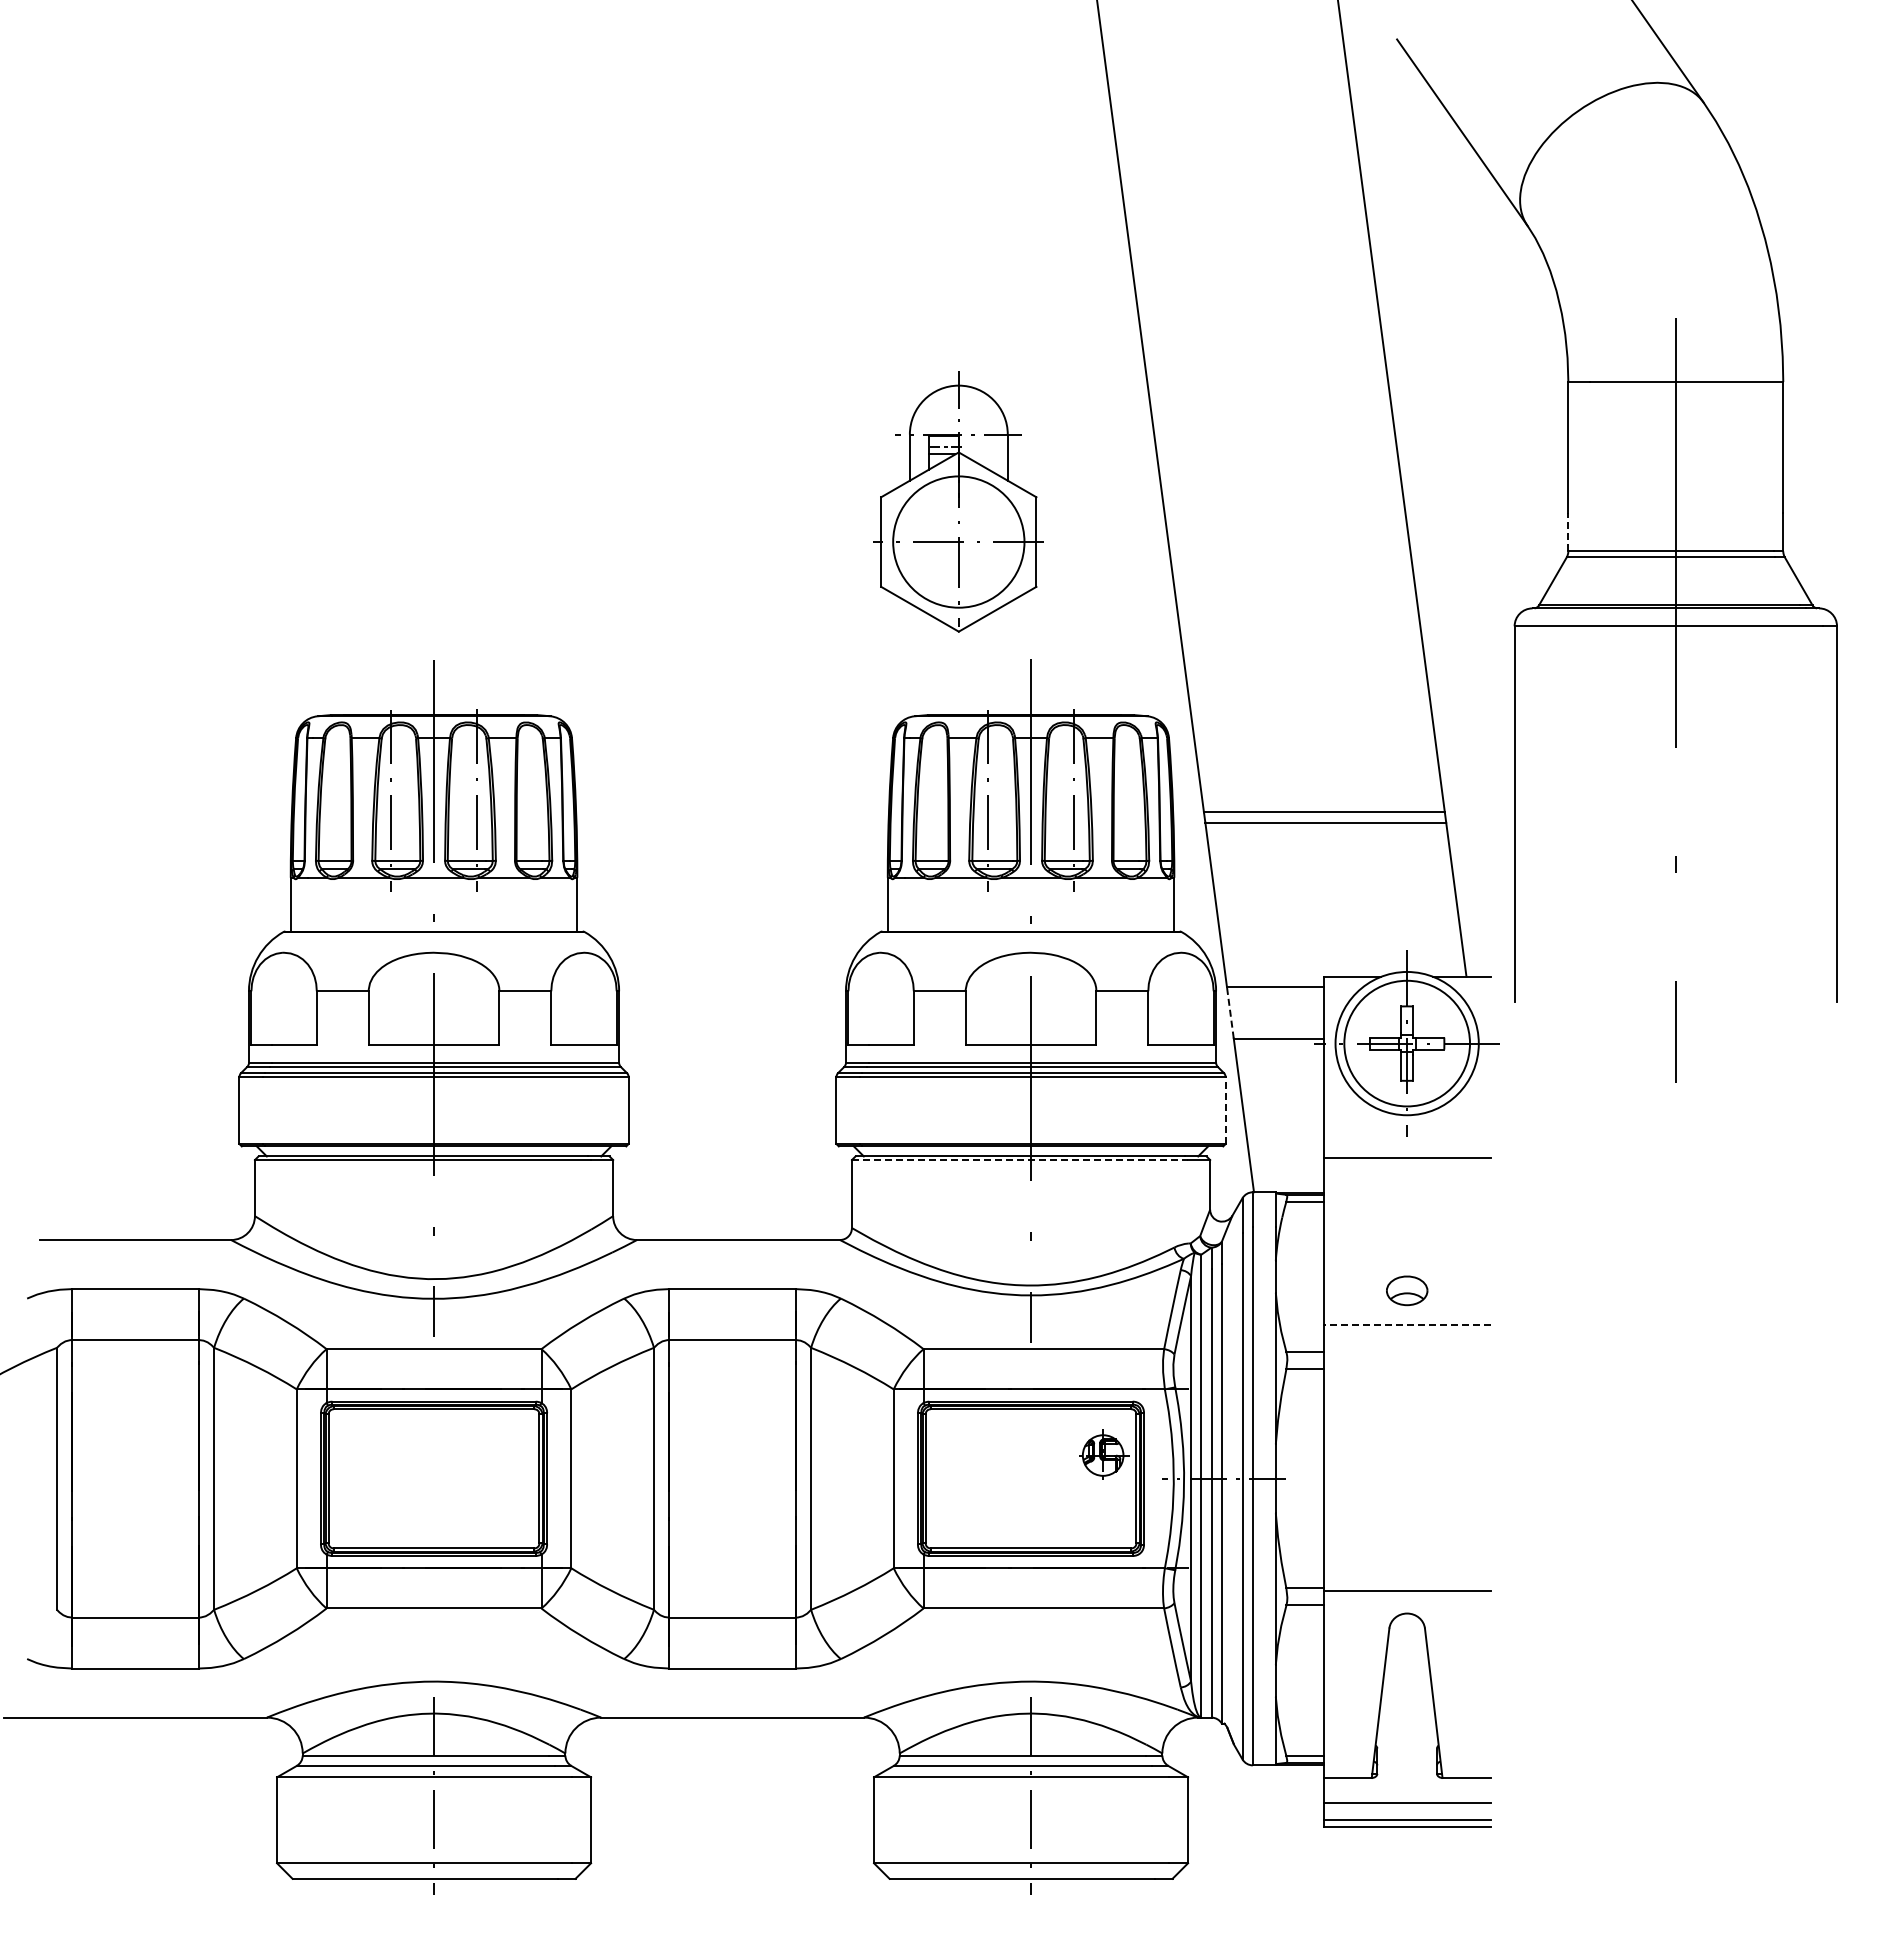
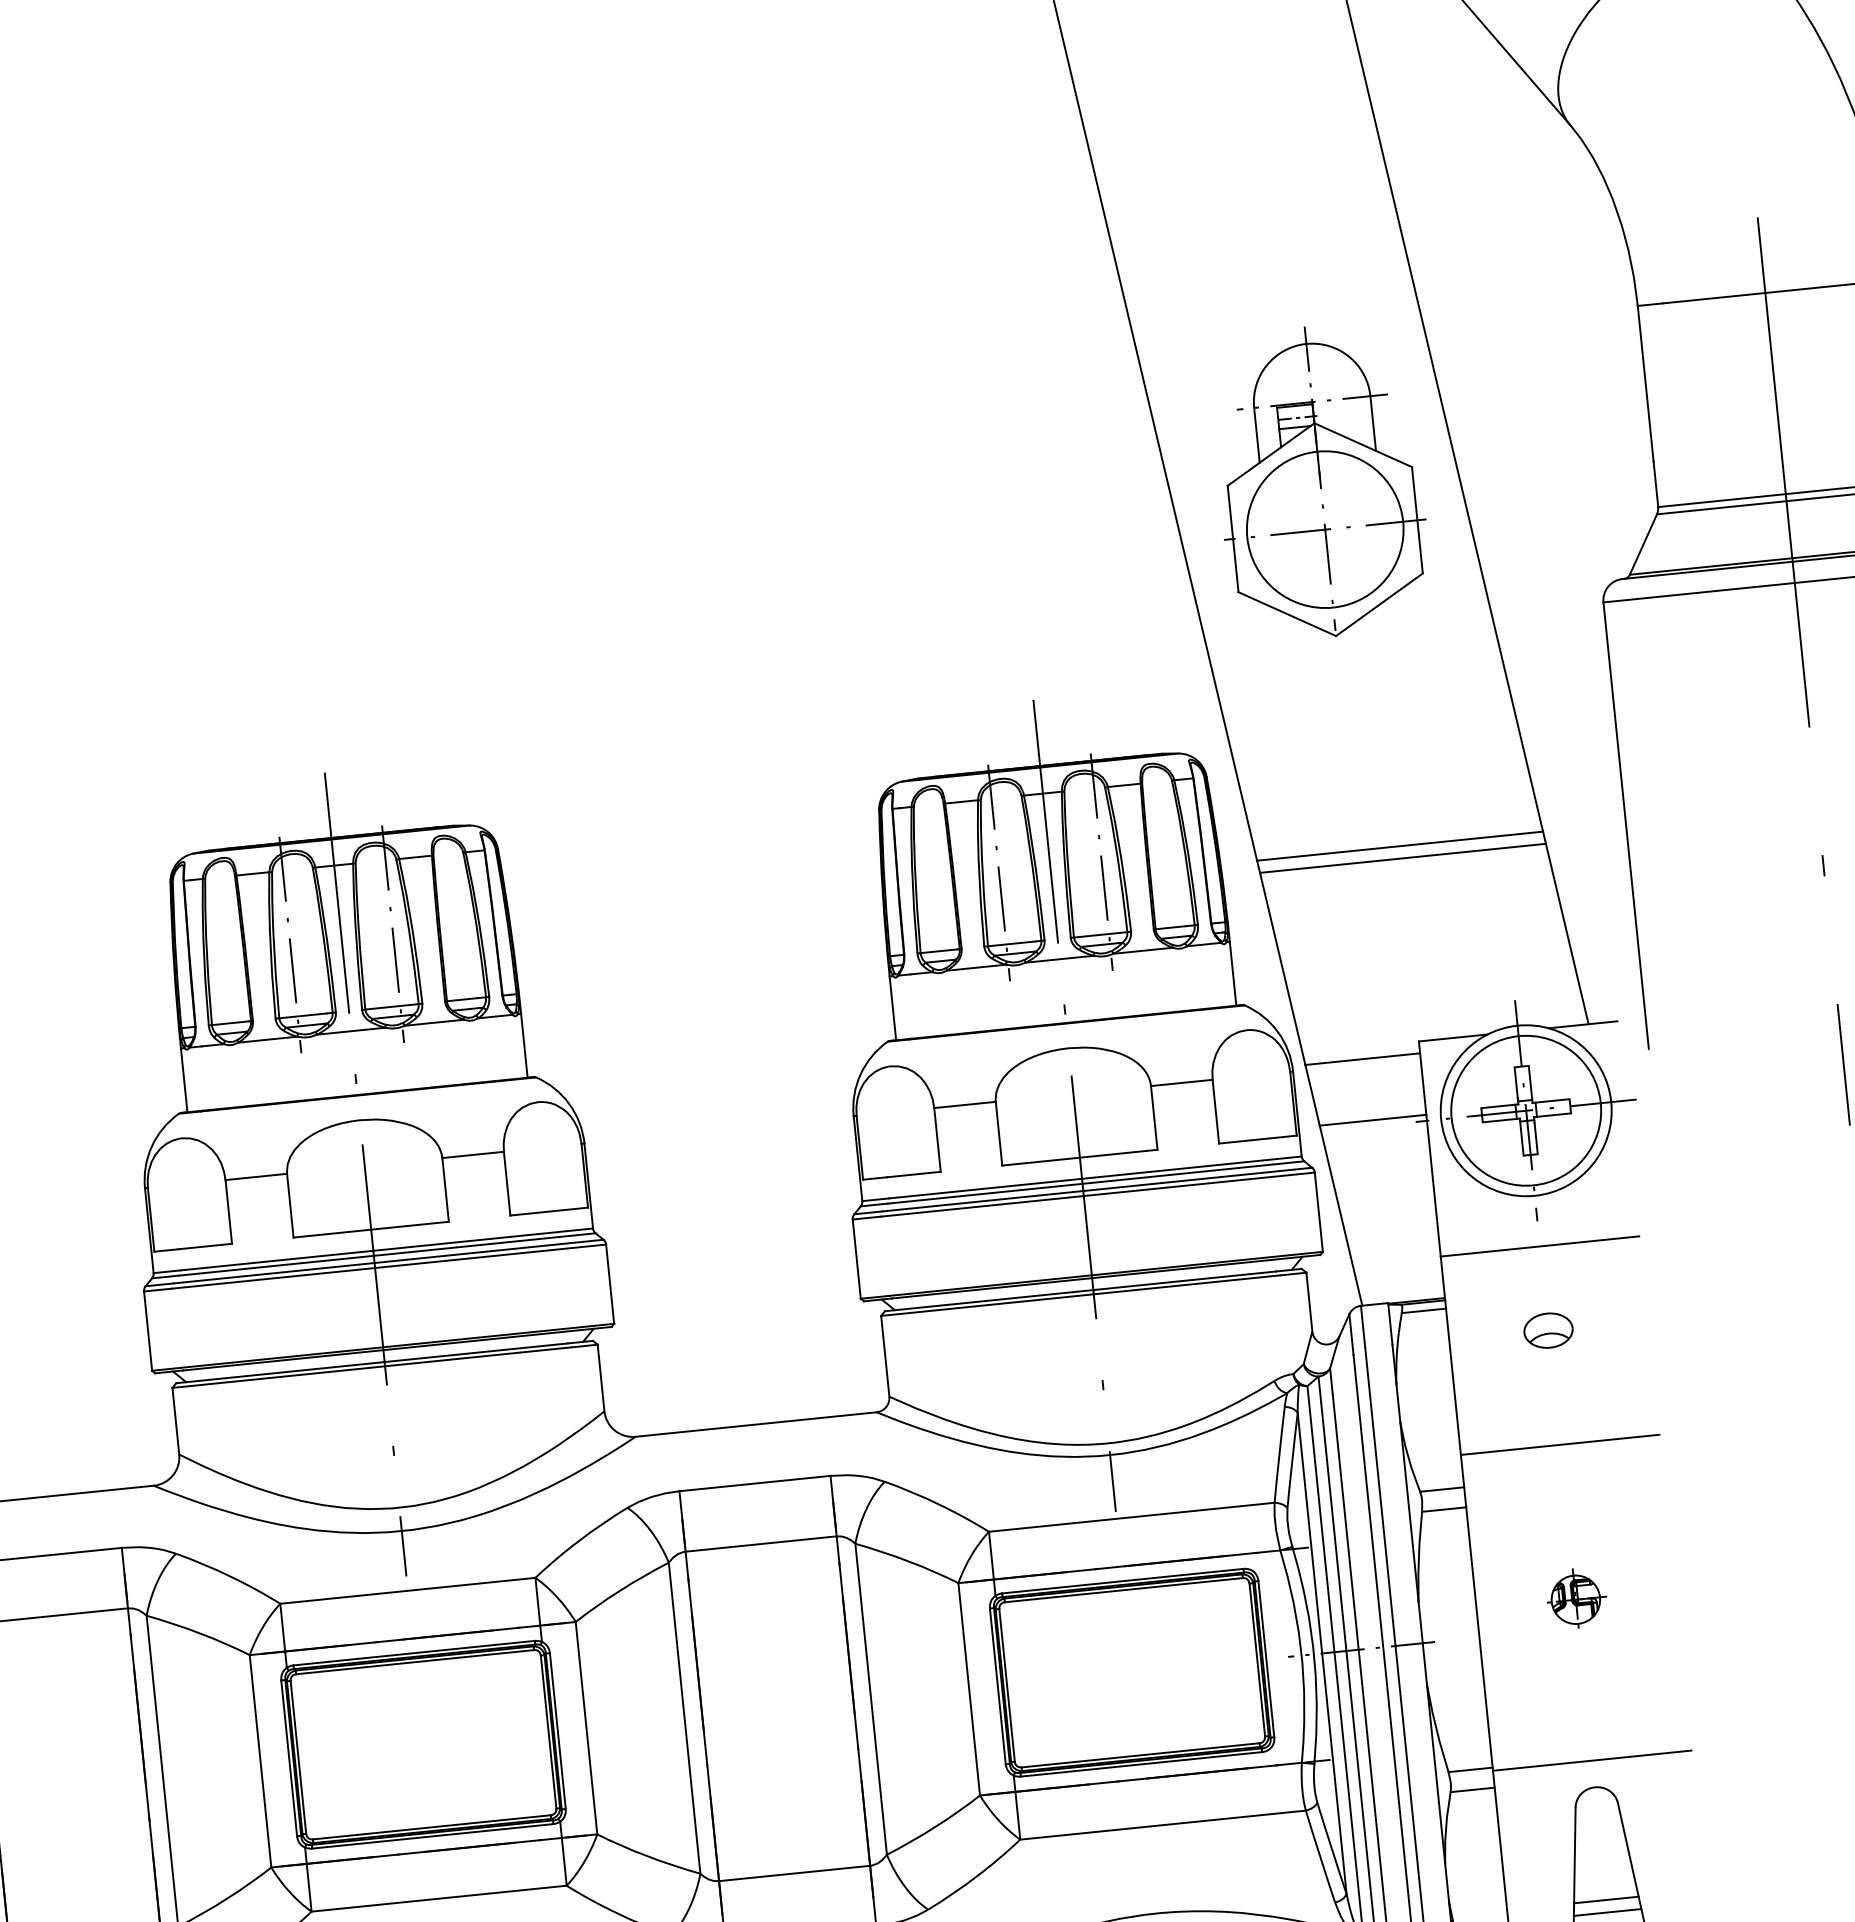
part: (958, 501) -> (1319, 481), moved
line: (1568, 531) -> (1655, 483), dashed -> solid
line: (1230, 1012) -> (1312, 1095), dashed -> solid
line: (1225, 1110) -> (1318, 1212), dashed -> solid
line: (1020, 1160) -> (1081, 1296), dashed -> solid
part: (1407, 1290) -> (1548, 1330), moved
line: (1407, 1325) -> (1560, 1445), dashed -> solid
part: (1104, 1454) -> (1577, 1598), moved
line: (1406, 1708) -> (1605, 1900), added
line: (1406, 1718) -> (1606, 1912), added

